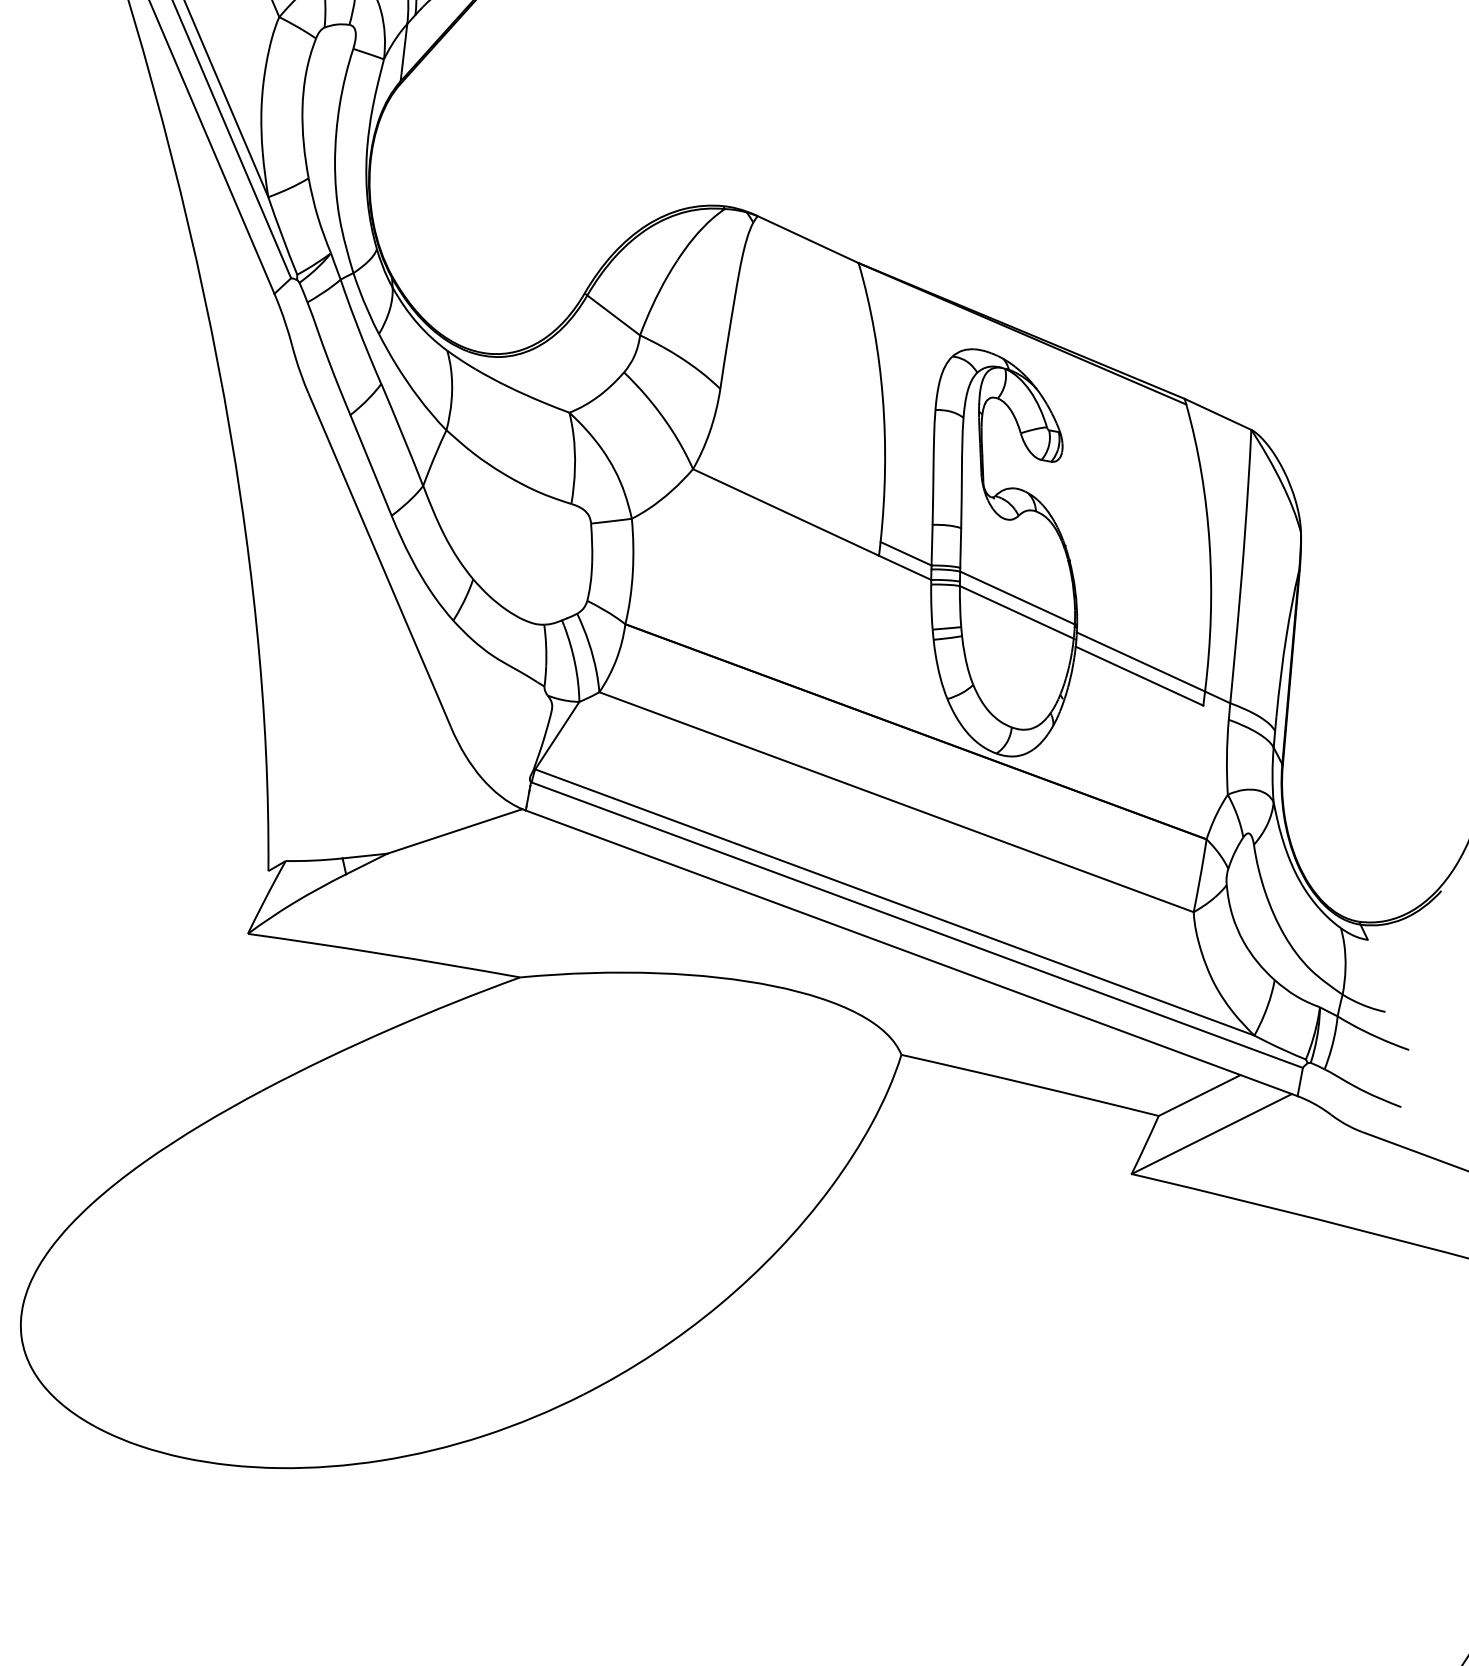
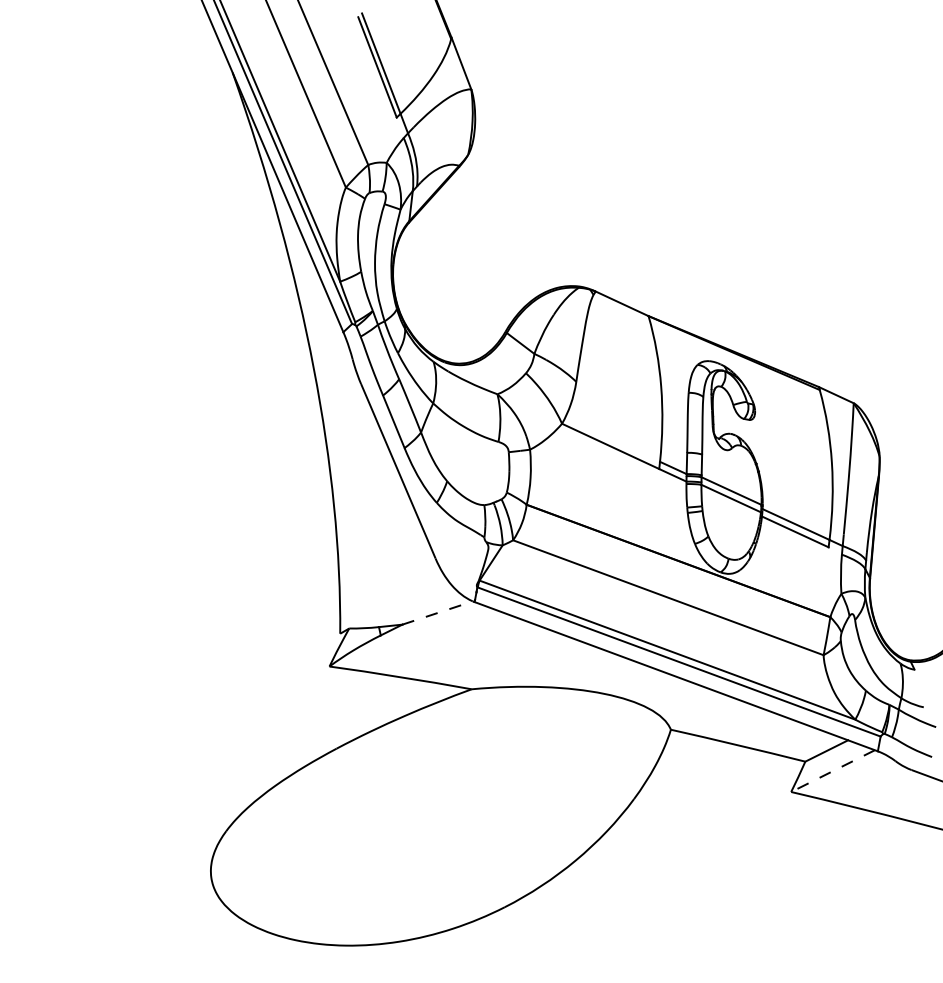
line: (456, 830) -> (438, 612), solid -> dashed
line: (1212, 1134) -> (833, 771), solid -> dashed

